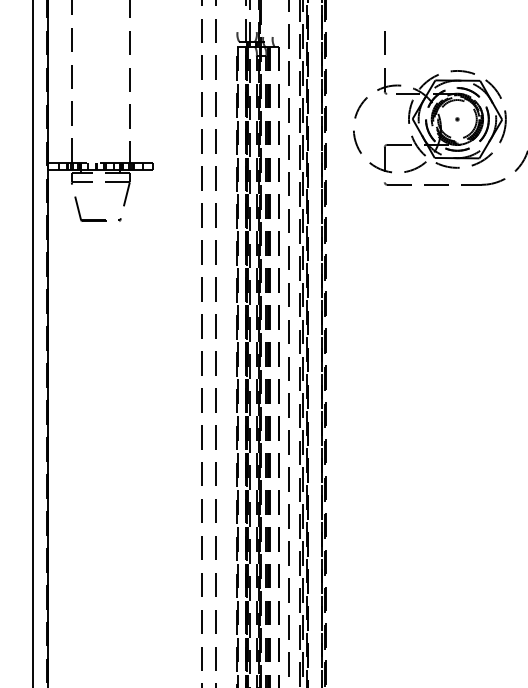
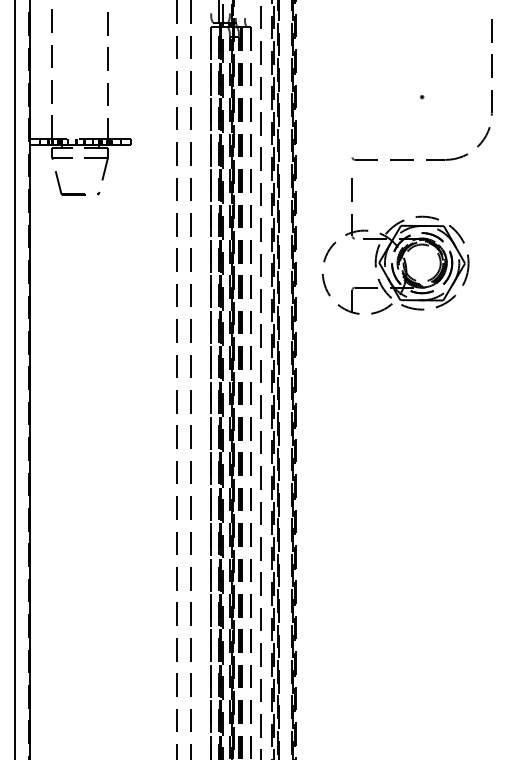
part: (429, 102) -> (395, 246), moved

